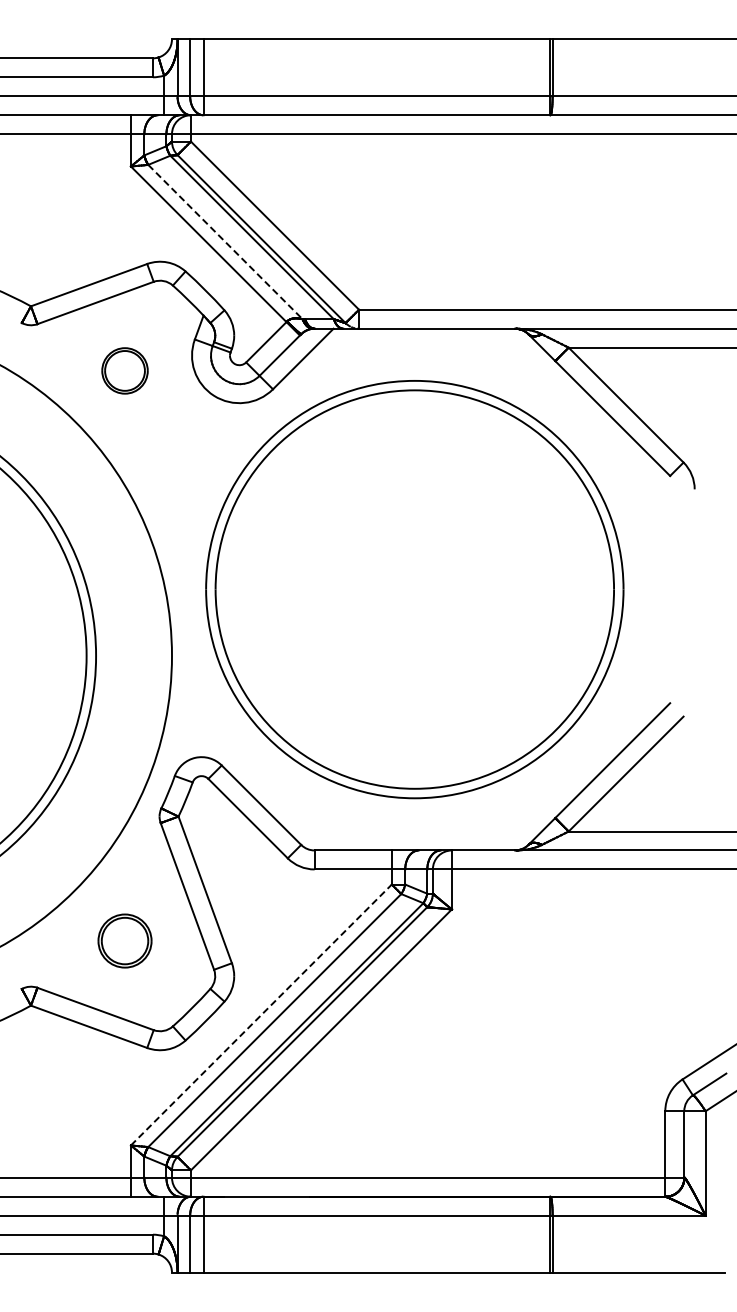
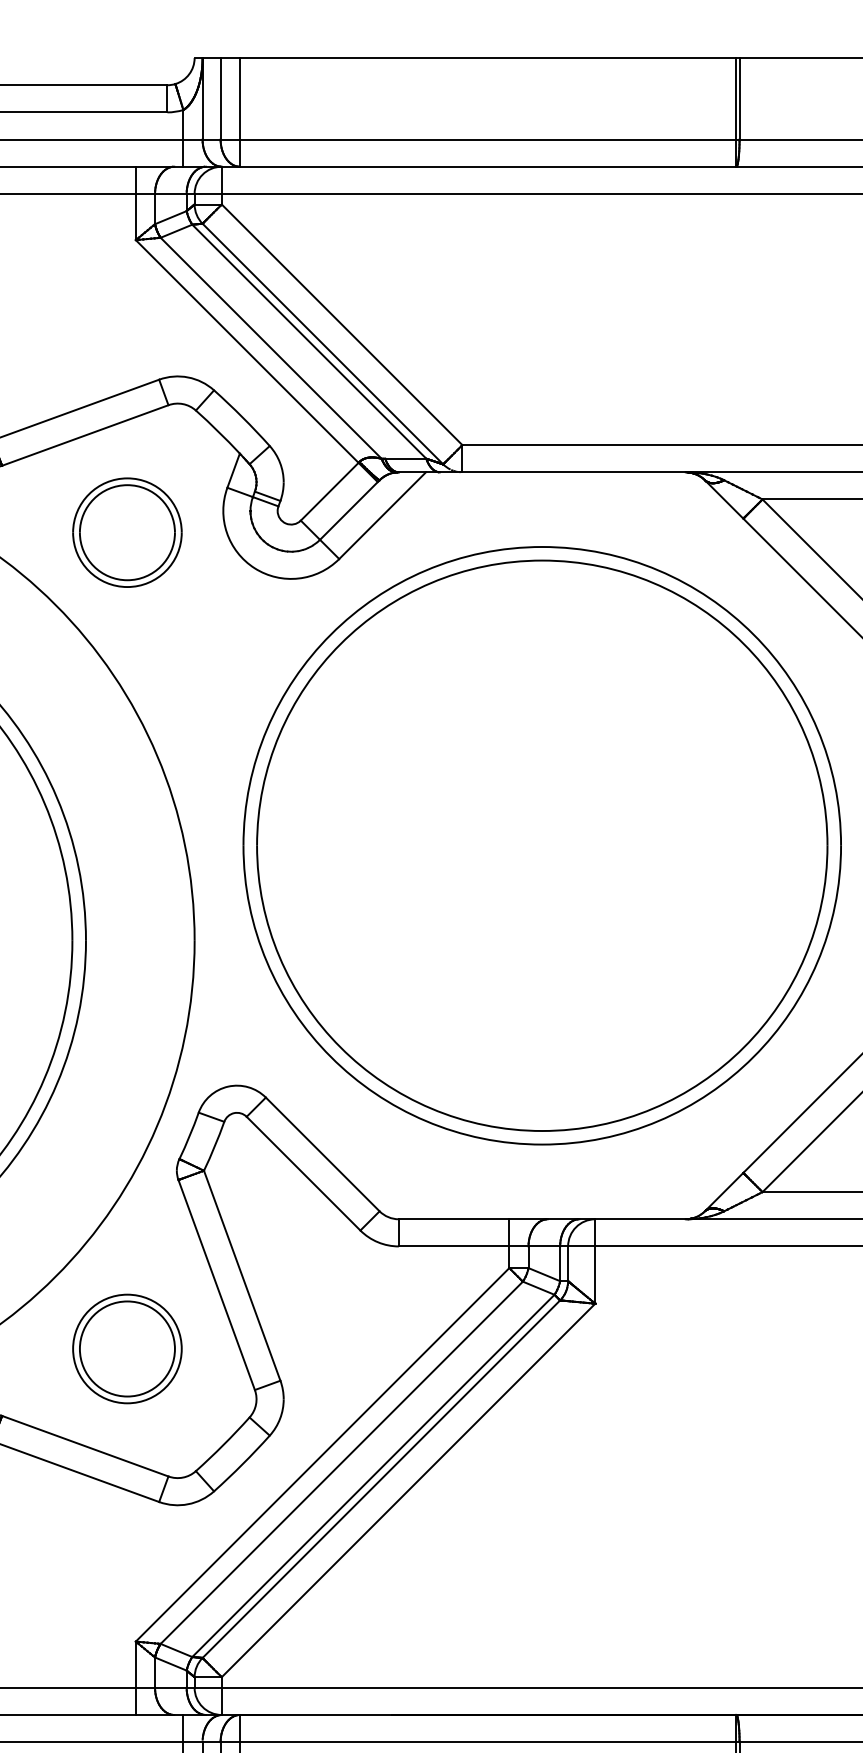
line: (225, 242) -> (271, 348), dashed -> solid
part: (124, 370) -> (126, 532), size x1.67
part: (124, 940) -> (126, 1348), size x1.43
line: (261, 1014) -> (322, 1454), dashed -> solid

